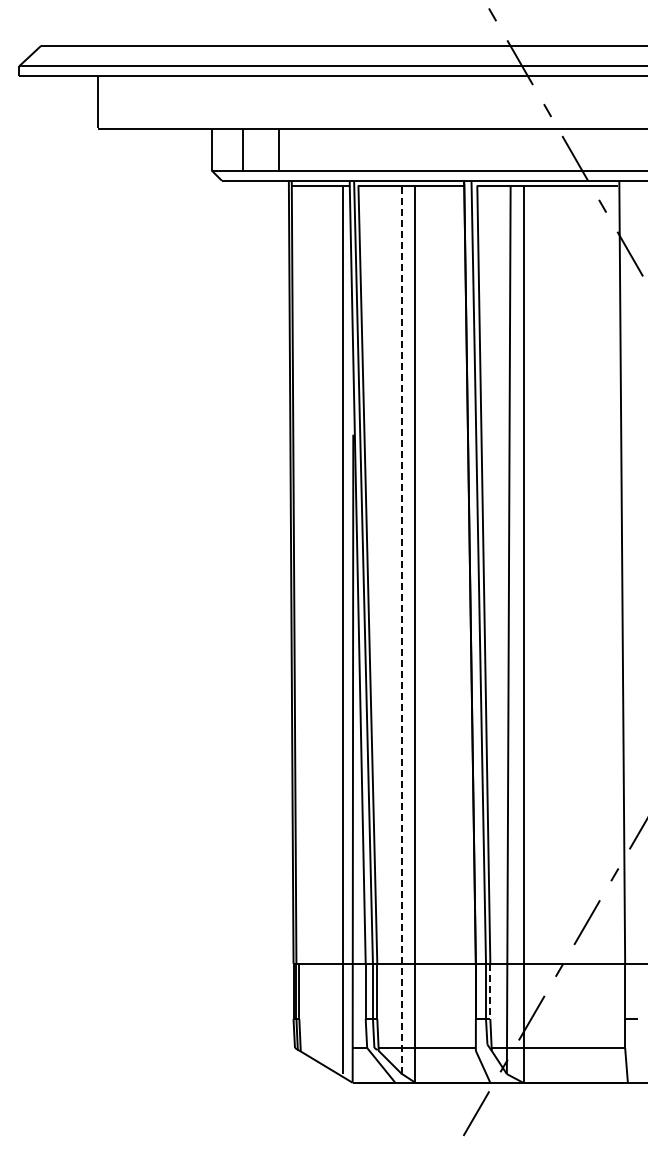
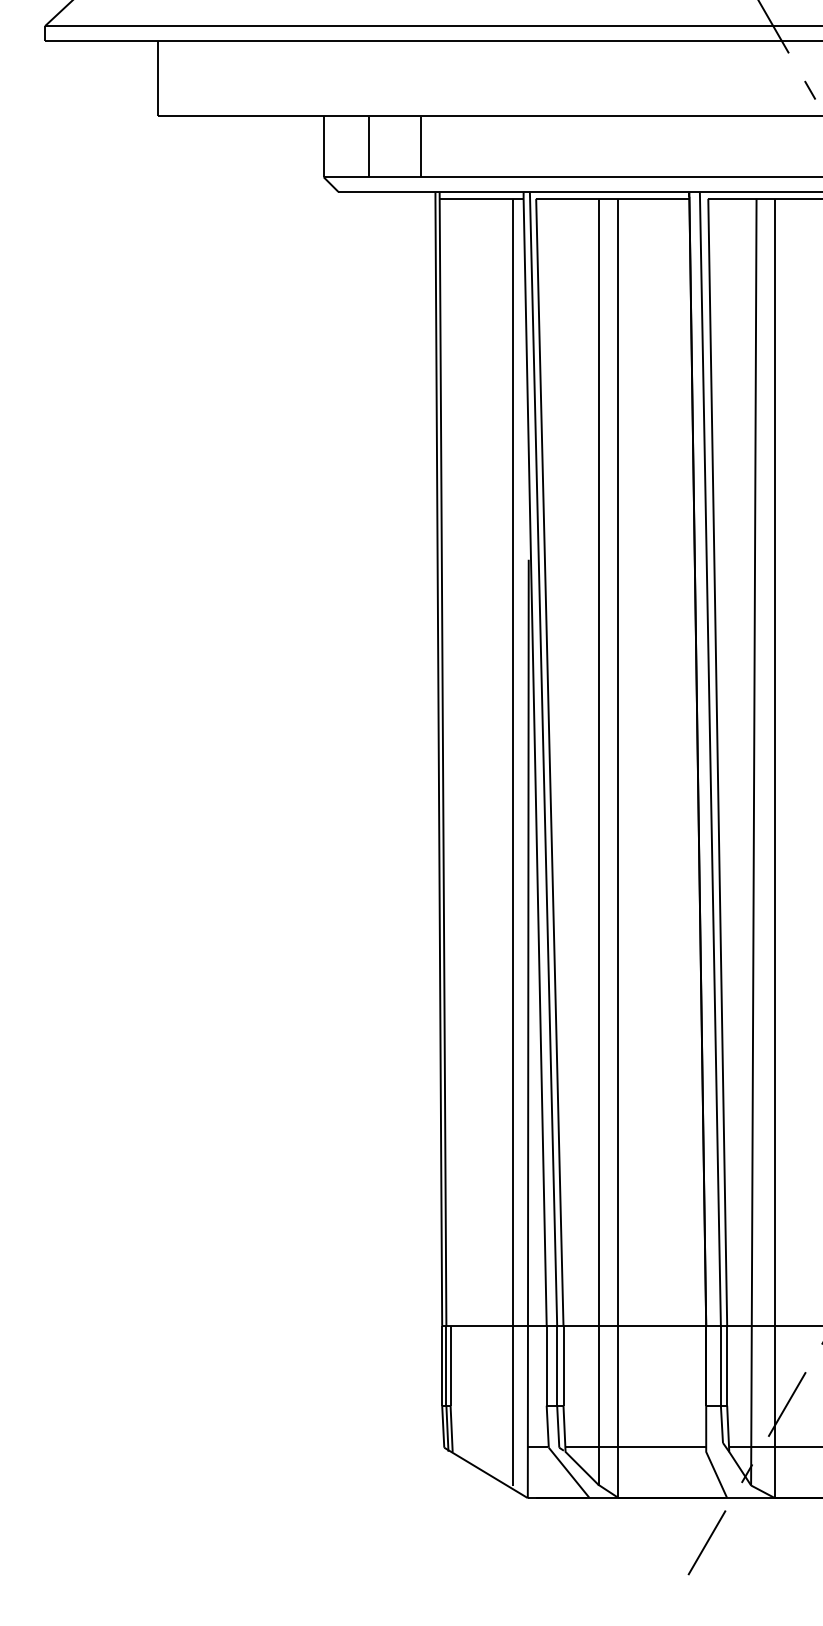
line: (401, 629) -> (598, 841), dashed -> solid
line: (490, 991) -> (727, 1365), dashed -> solid

